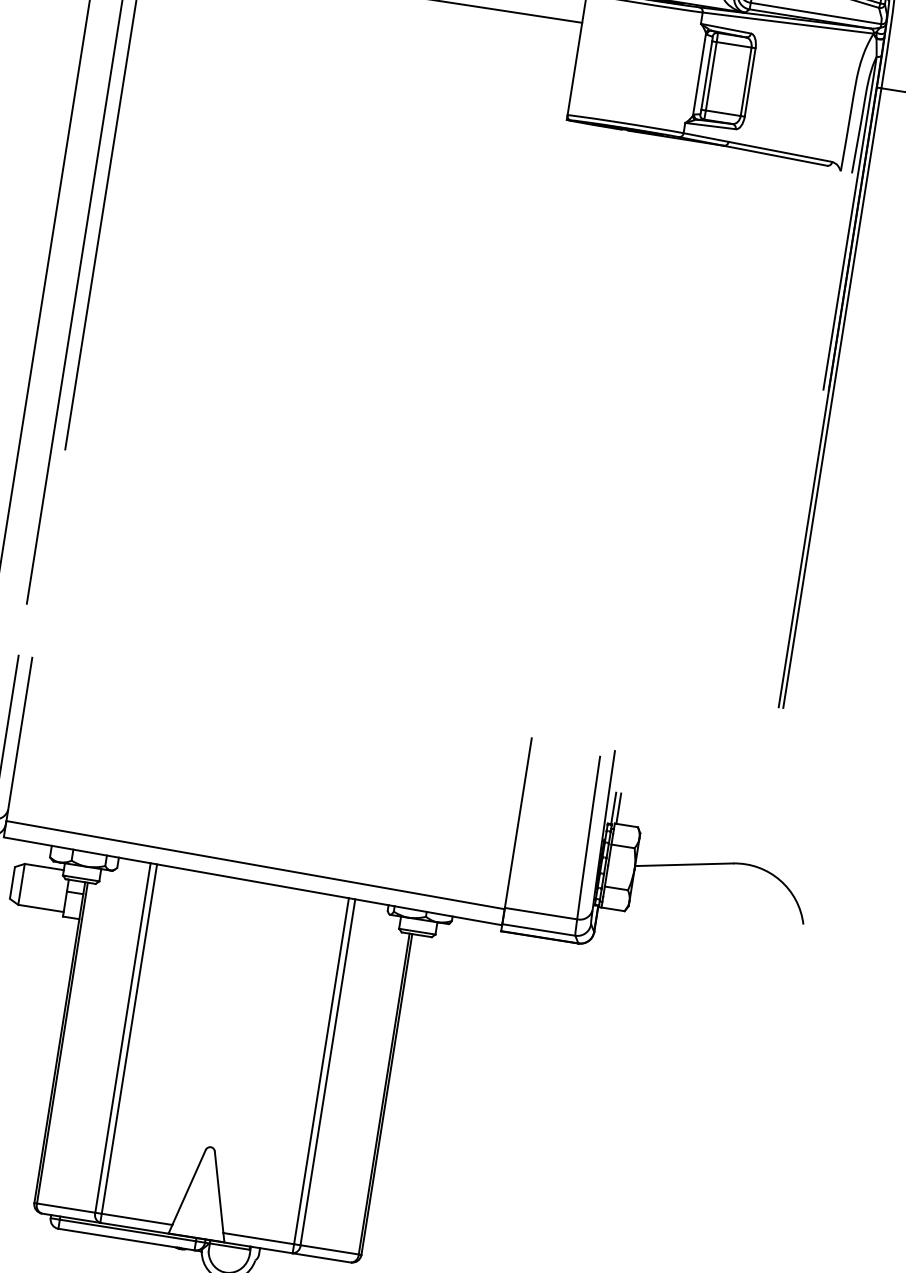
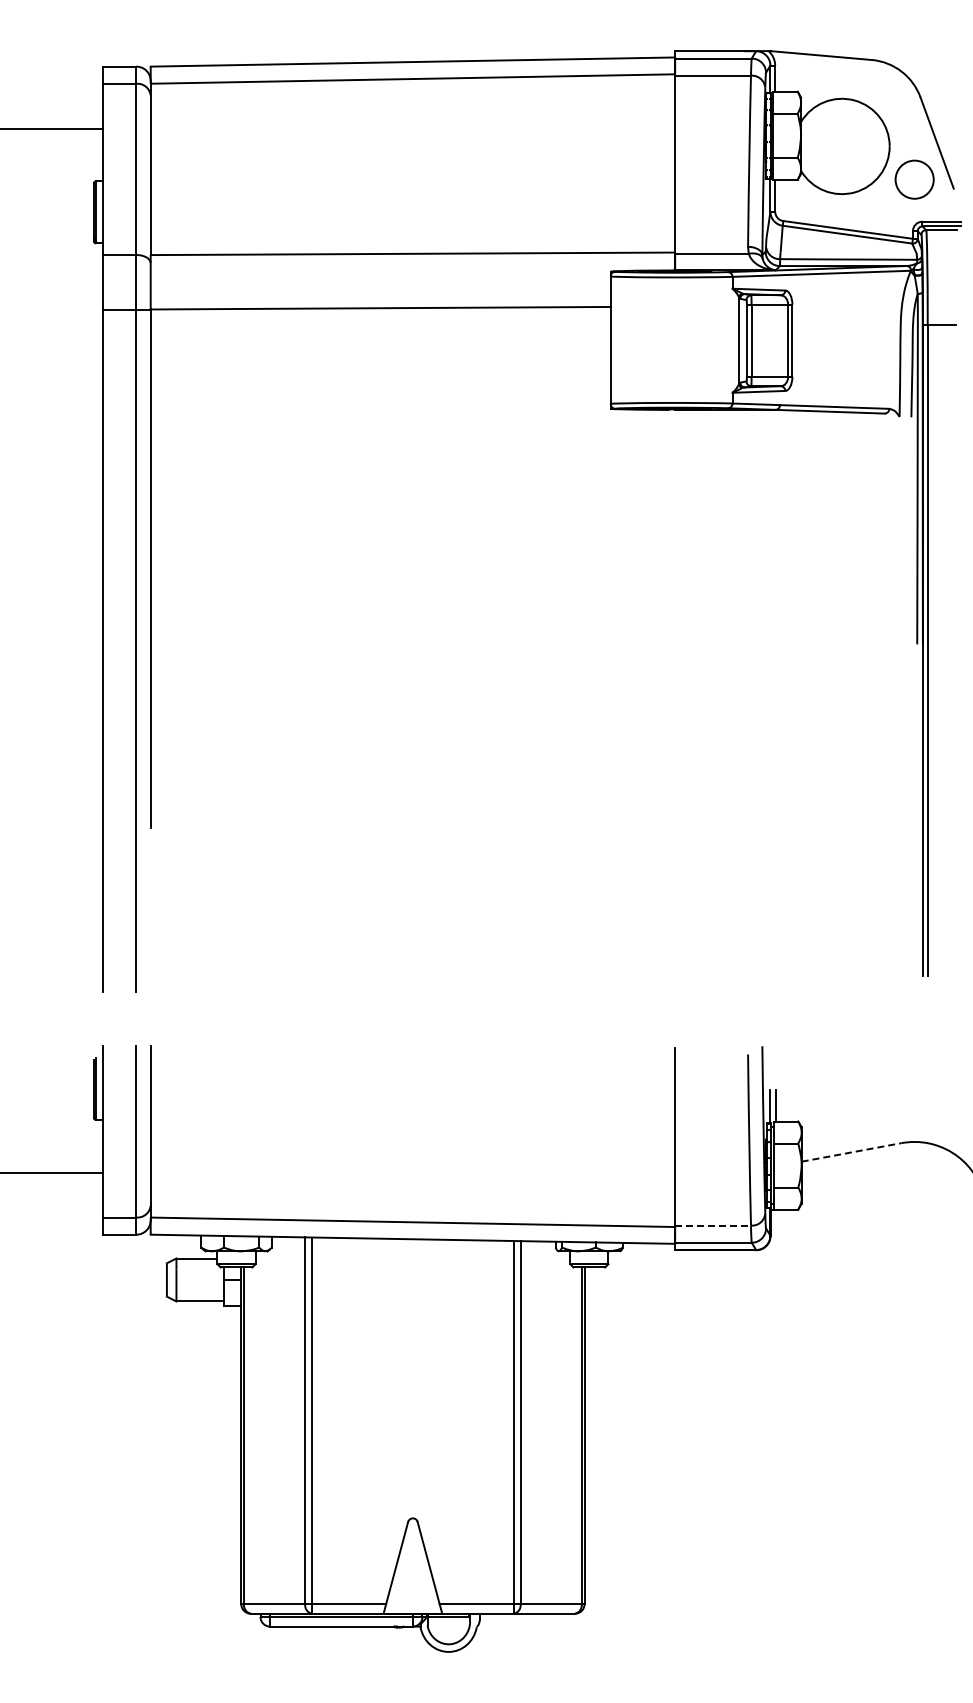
line: (683, 864) -> (851, 1152), solid -> dashed
line: (541, 913) -> (713, 1225), solid -> dashed

